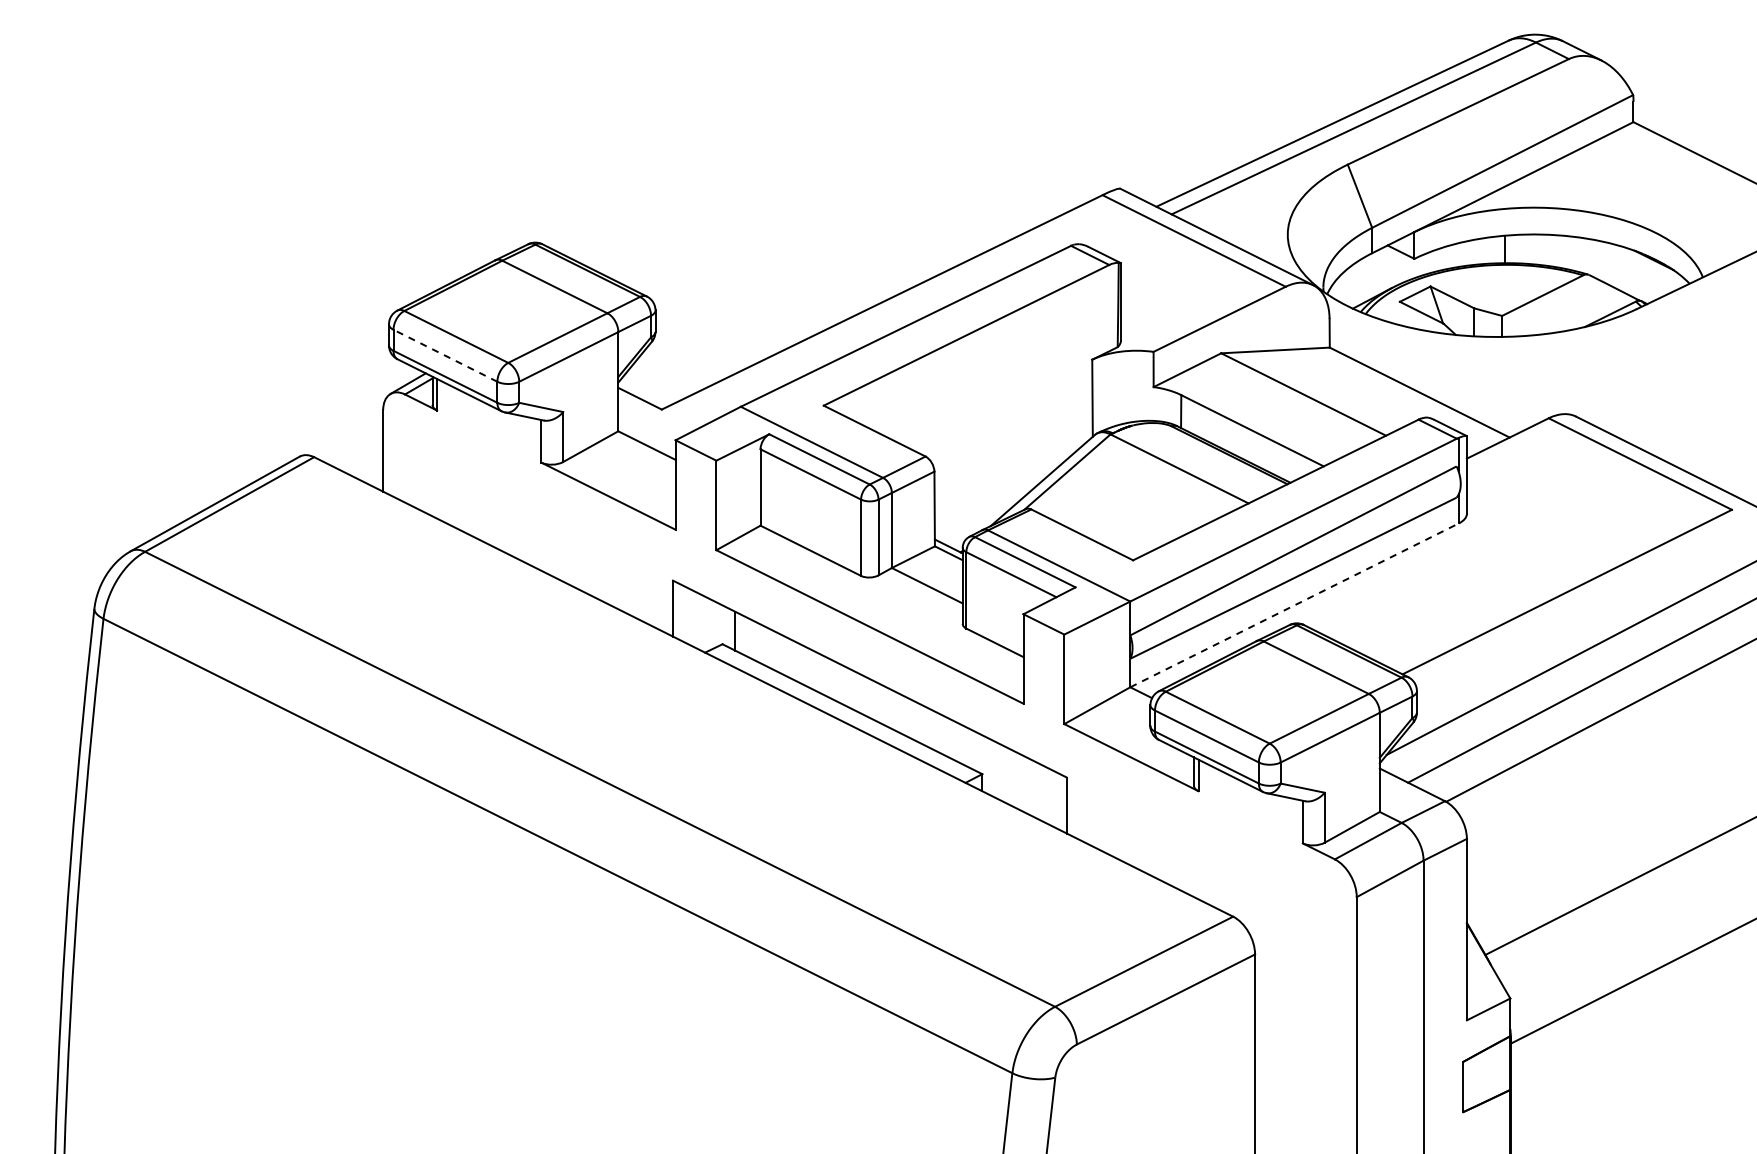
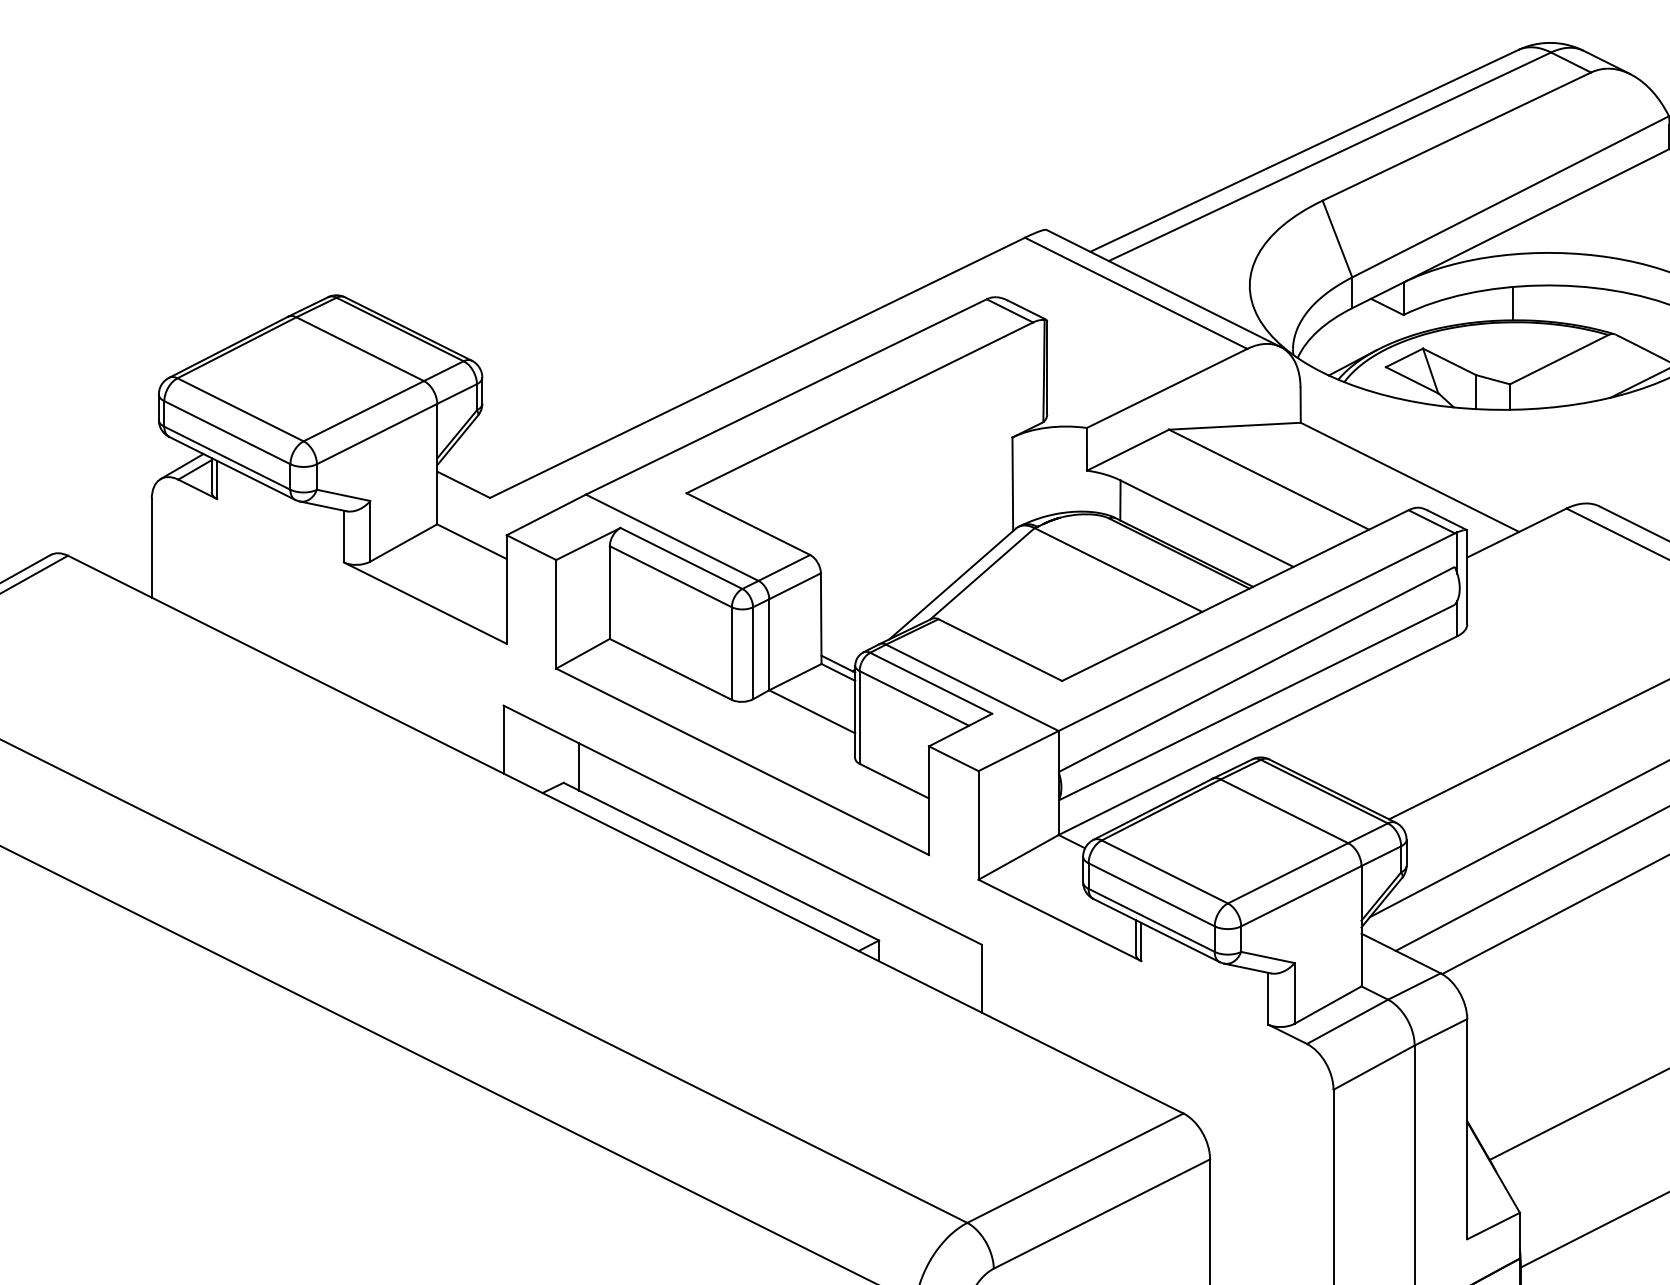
line: (445, 355) -> (227, 432), dashed -> solid
line: (1294, 605) -> (1257, 735), dashed -> solid

